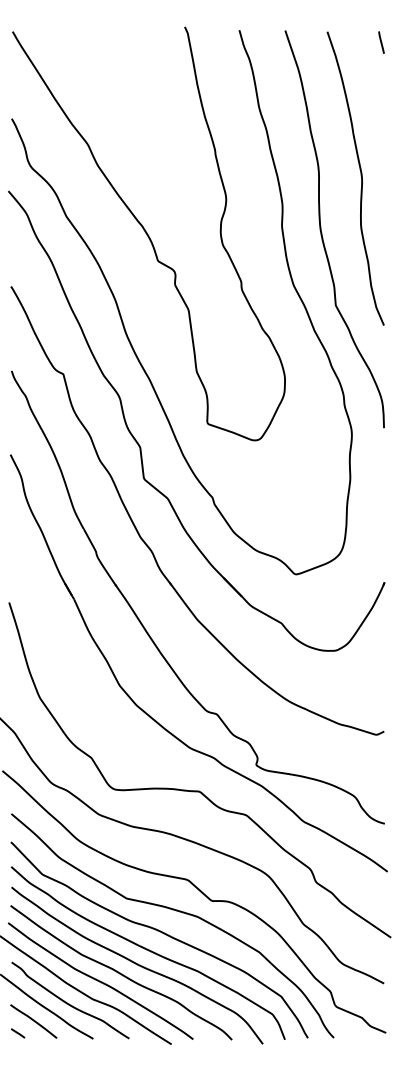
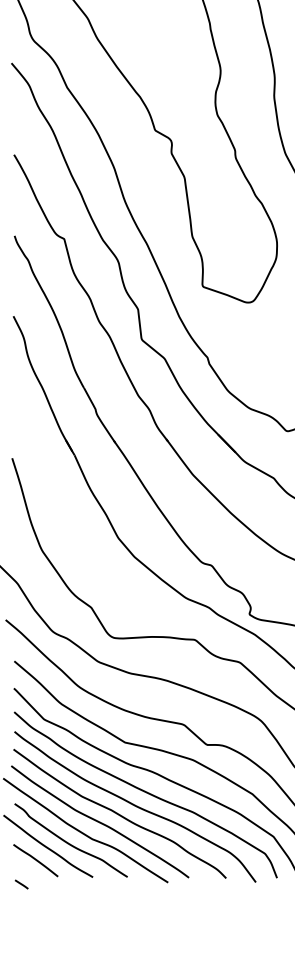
line: (17, 1033) -> (21, 884), moved

